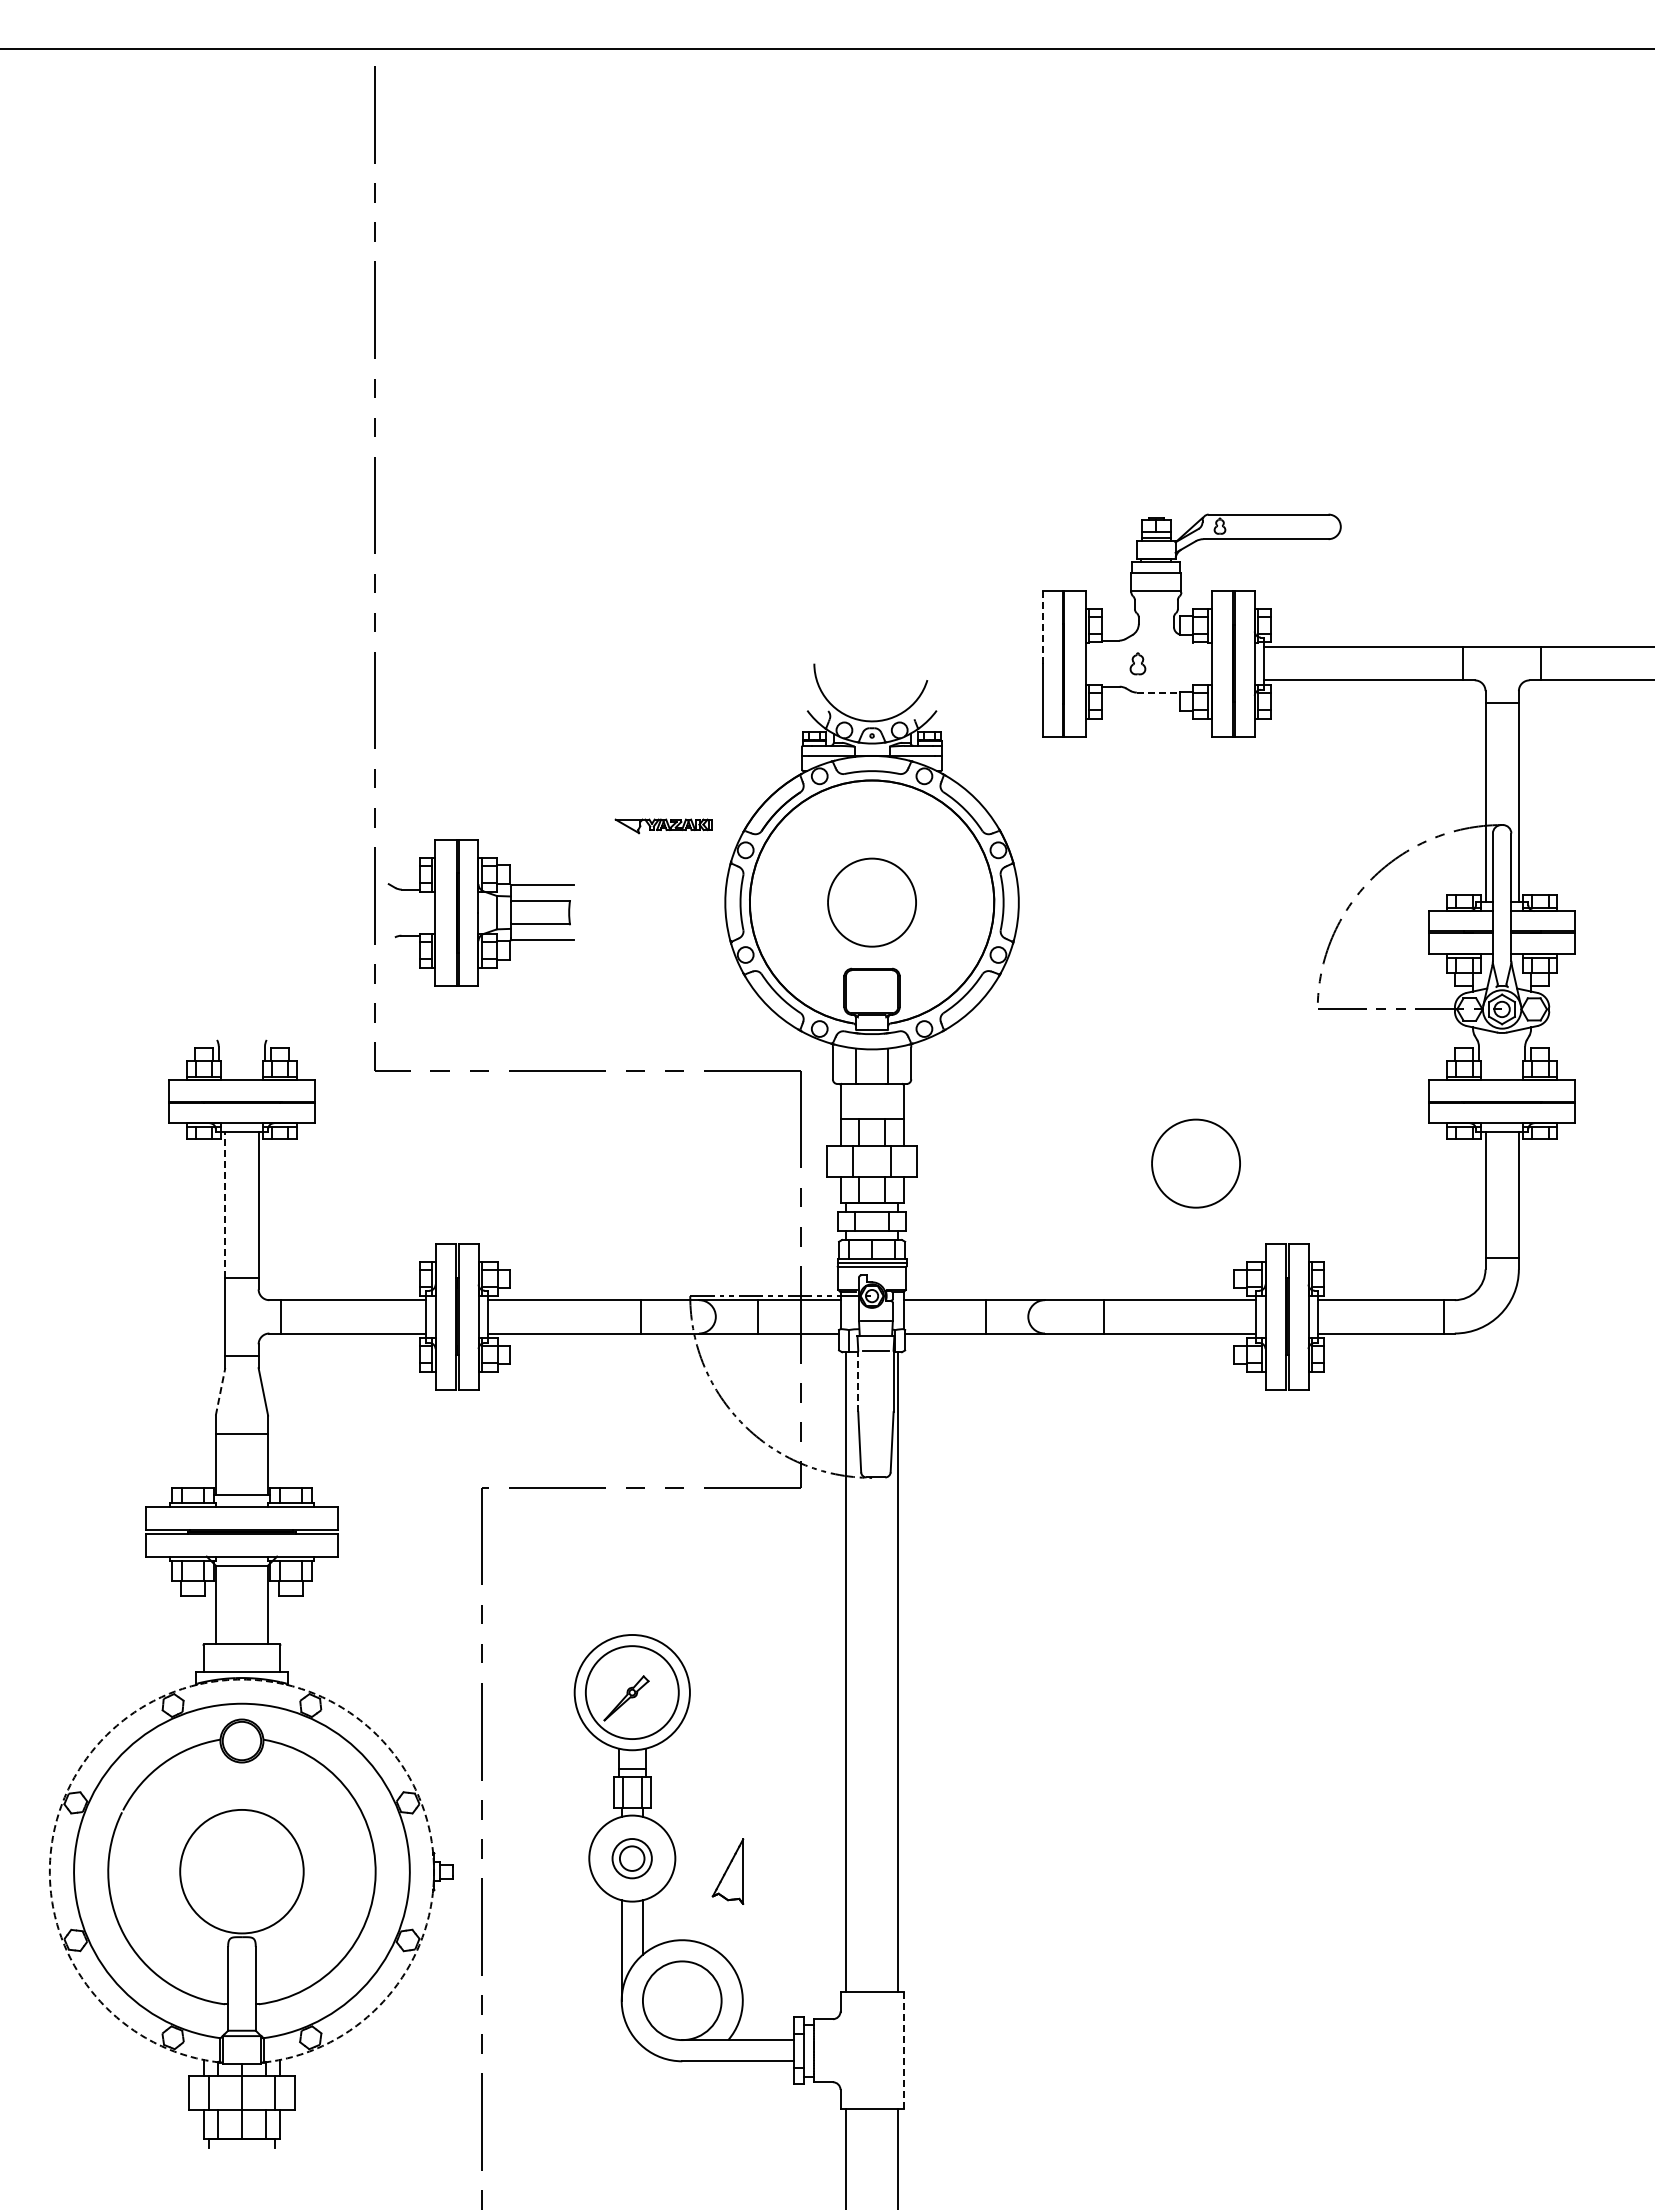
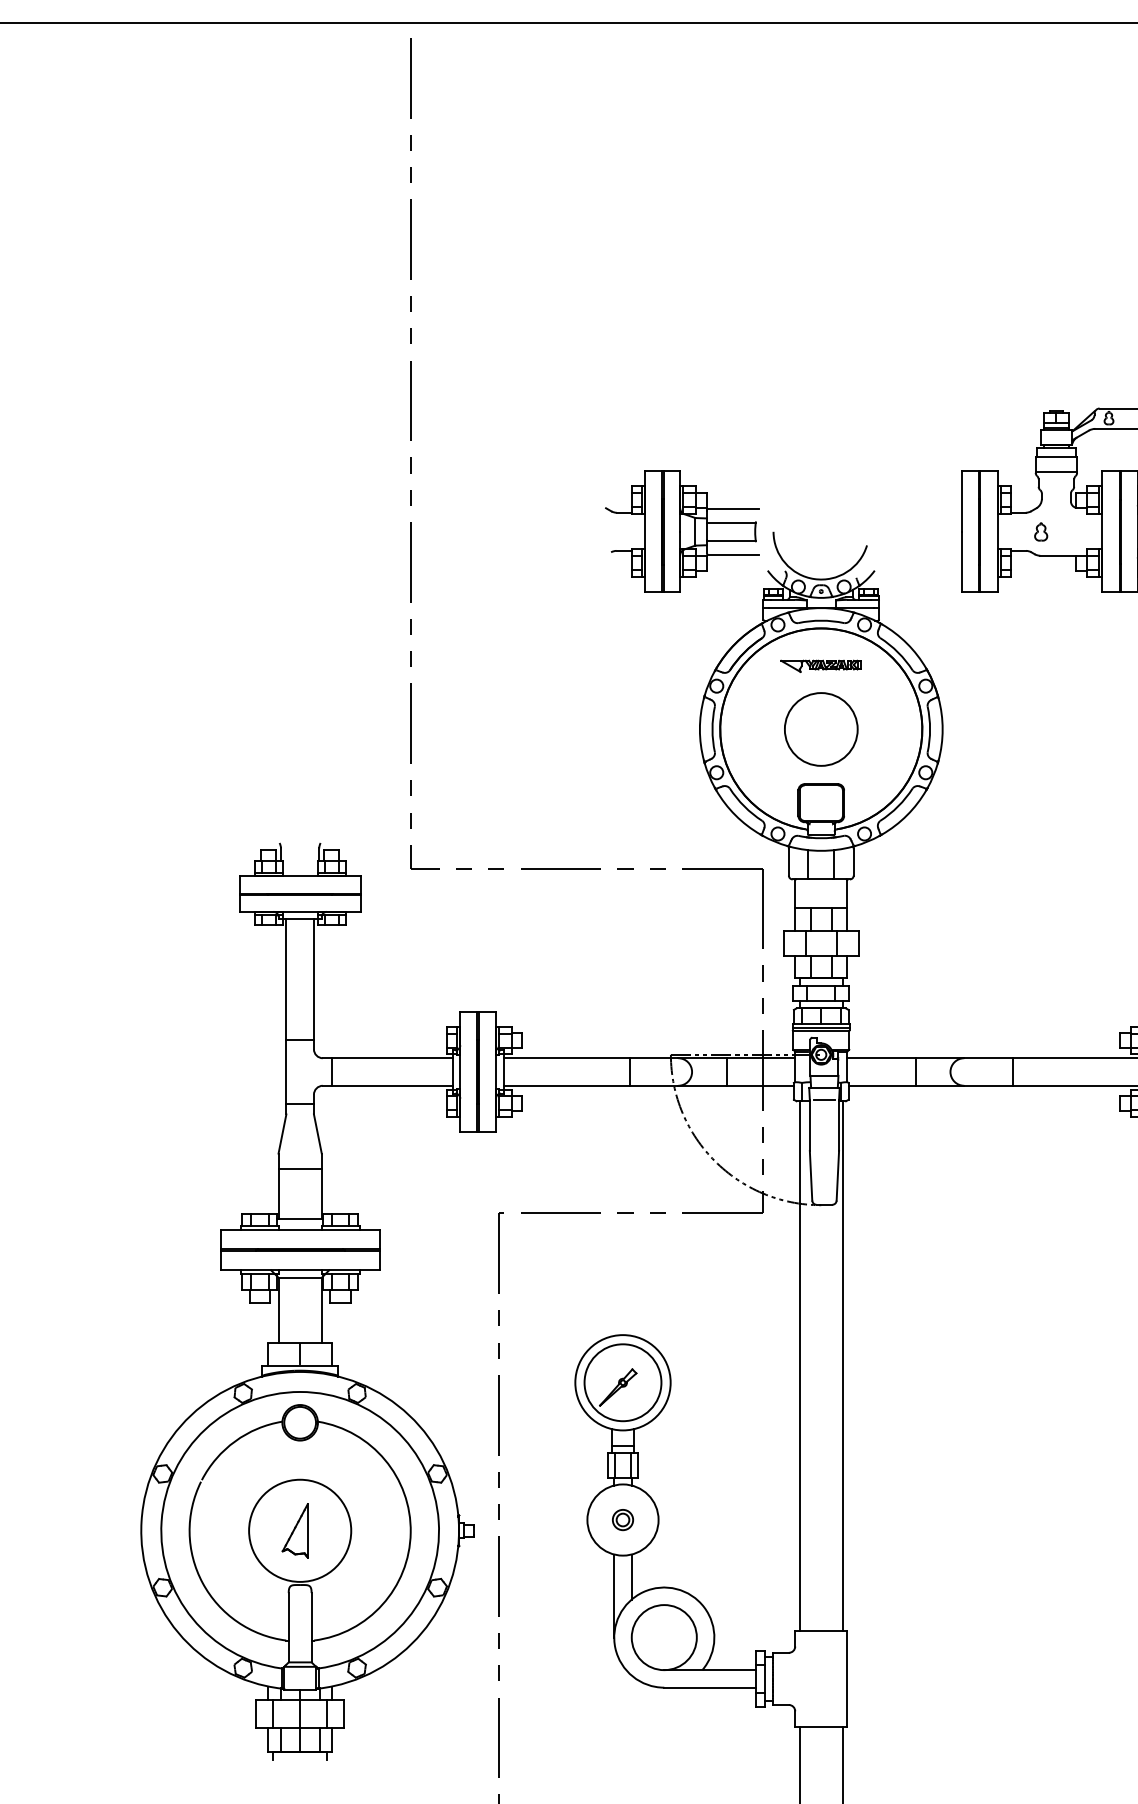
line: (1042, 627) -> (962, 501), dashed -> solid
line: (1158, 692) -> (1058, 555), dashed -> solid
part: (663, 826) -> (820, 666), moved
part: (480, 912) -> (681, 531), moved
part: (1195, 1163) -> (1088, 945), removed
line: (225, 1205) -> (286, 979), dashed -> solid
line: (858, 1381) -> (810, 1125), dashed -> solid
line: (220, 1391) -> (282, 1133), dashed -> solid
line: (241, 1657) -> (299, 1353), added
arc: (241, 1679) -> (299, 1371), dashed -> solid
part: (632, 1858) -> (623, 1519), size x0.62
part: (727, 1871) -> (294, 1530), moved
line: (903, 2050) -> (847, 1678), dashed -> solid

